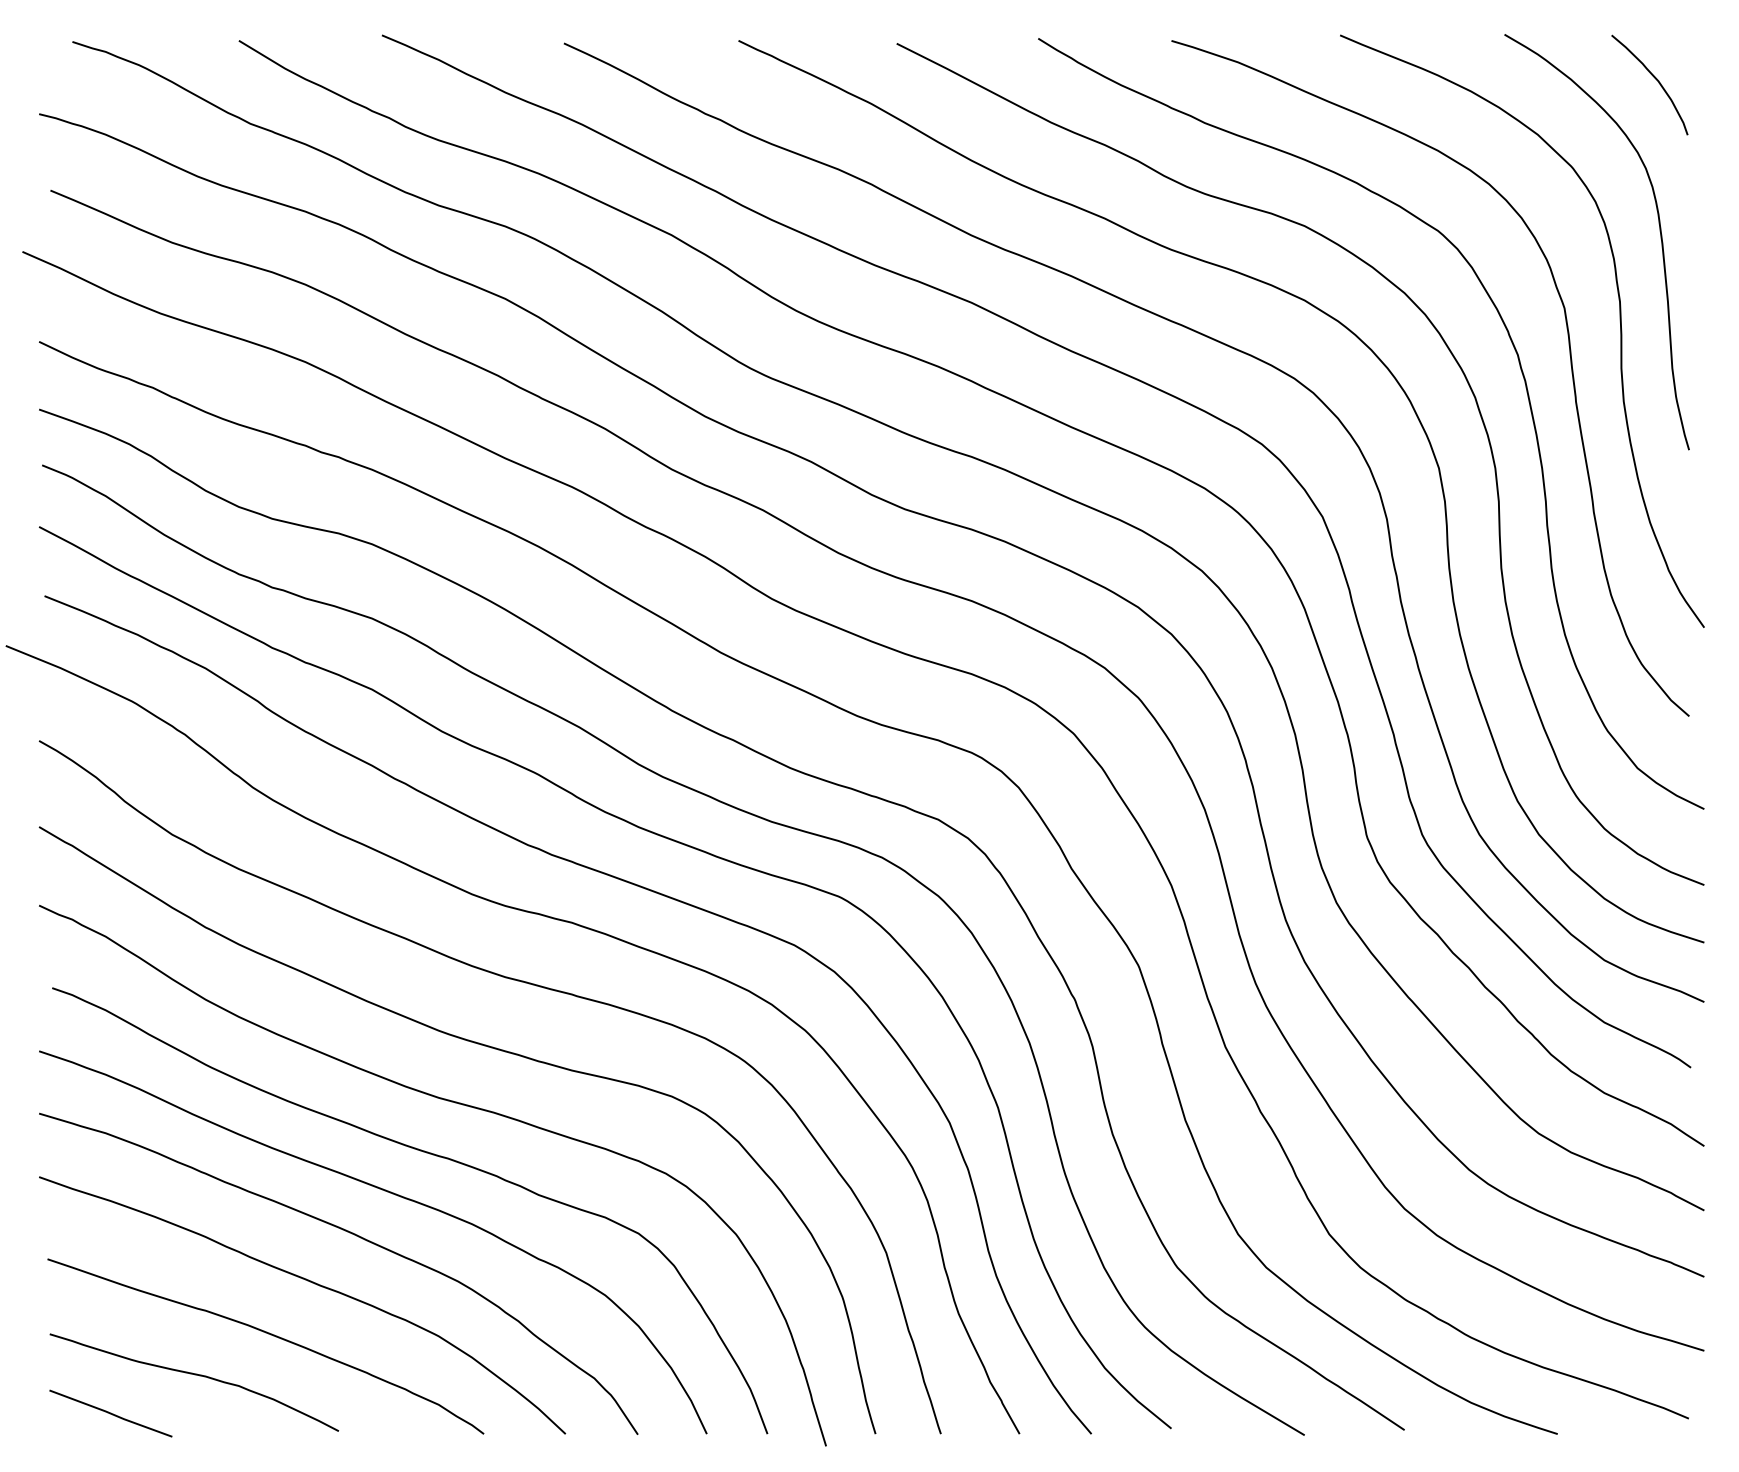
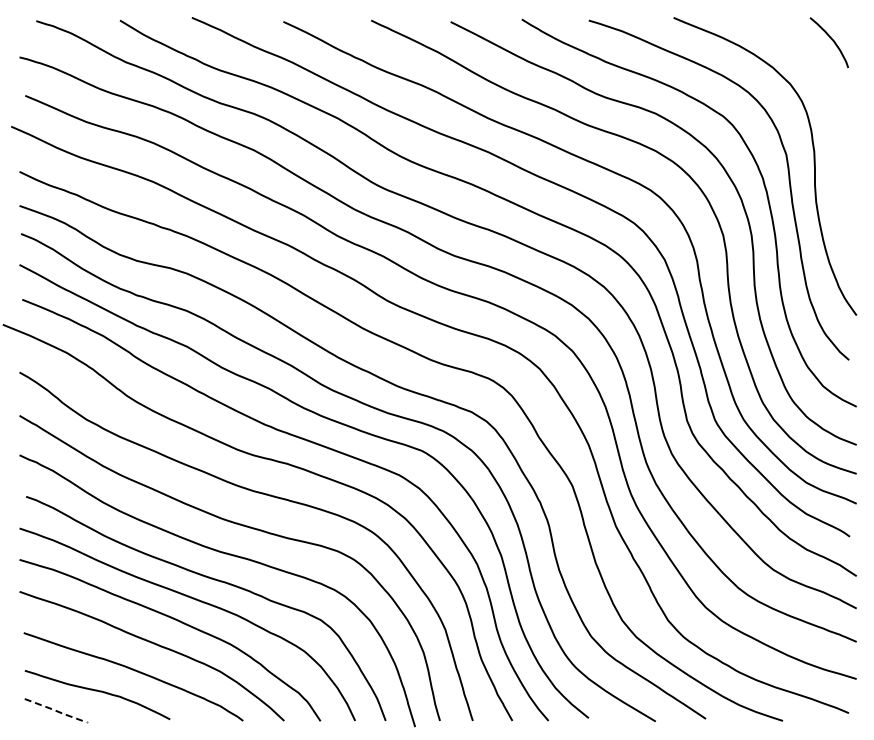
curve: (1658, 231) -> (833, 116), removed
line: (110, 1413) -> (55, 710), solid -> dashed

